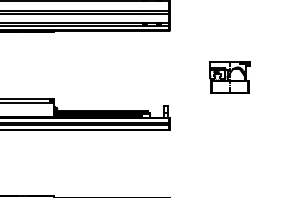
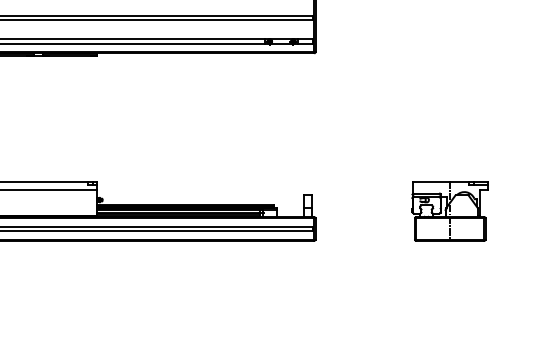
part: (229, 77) -> (448, 211), moved

